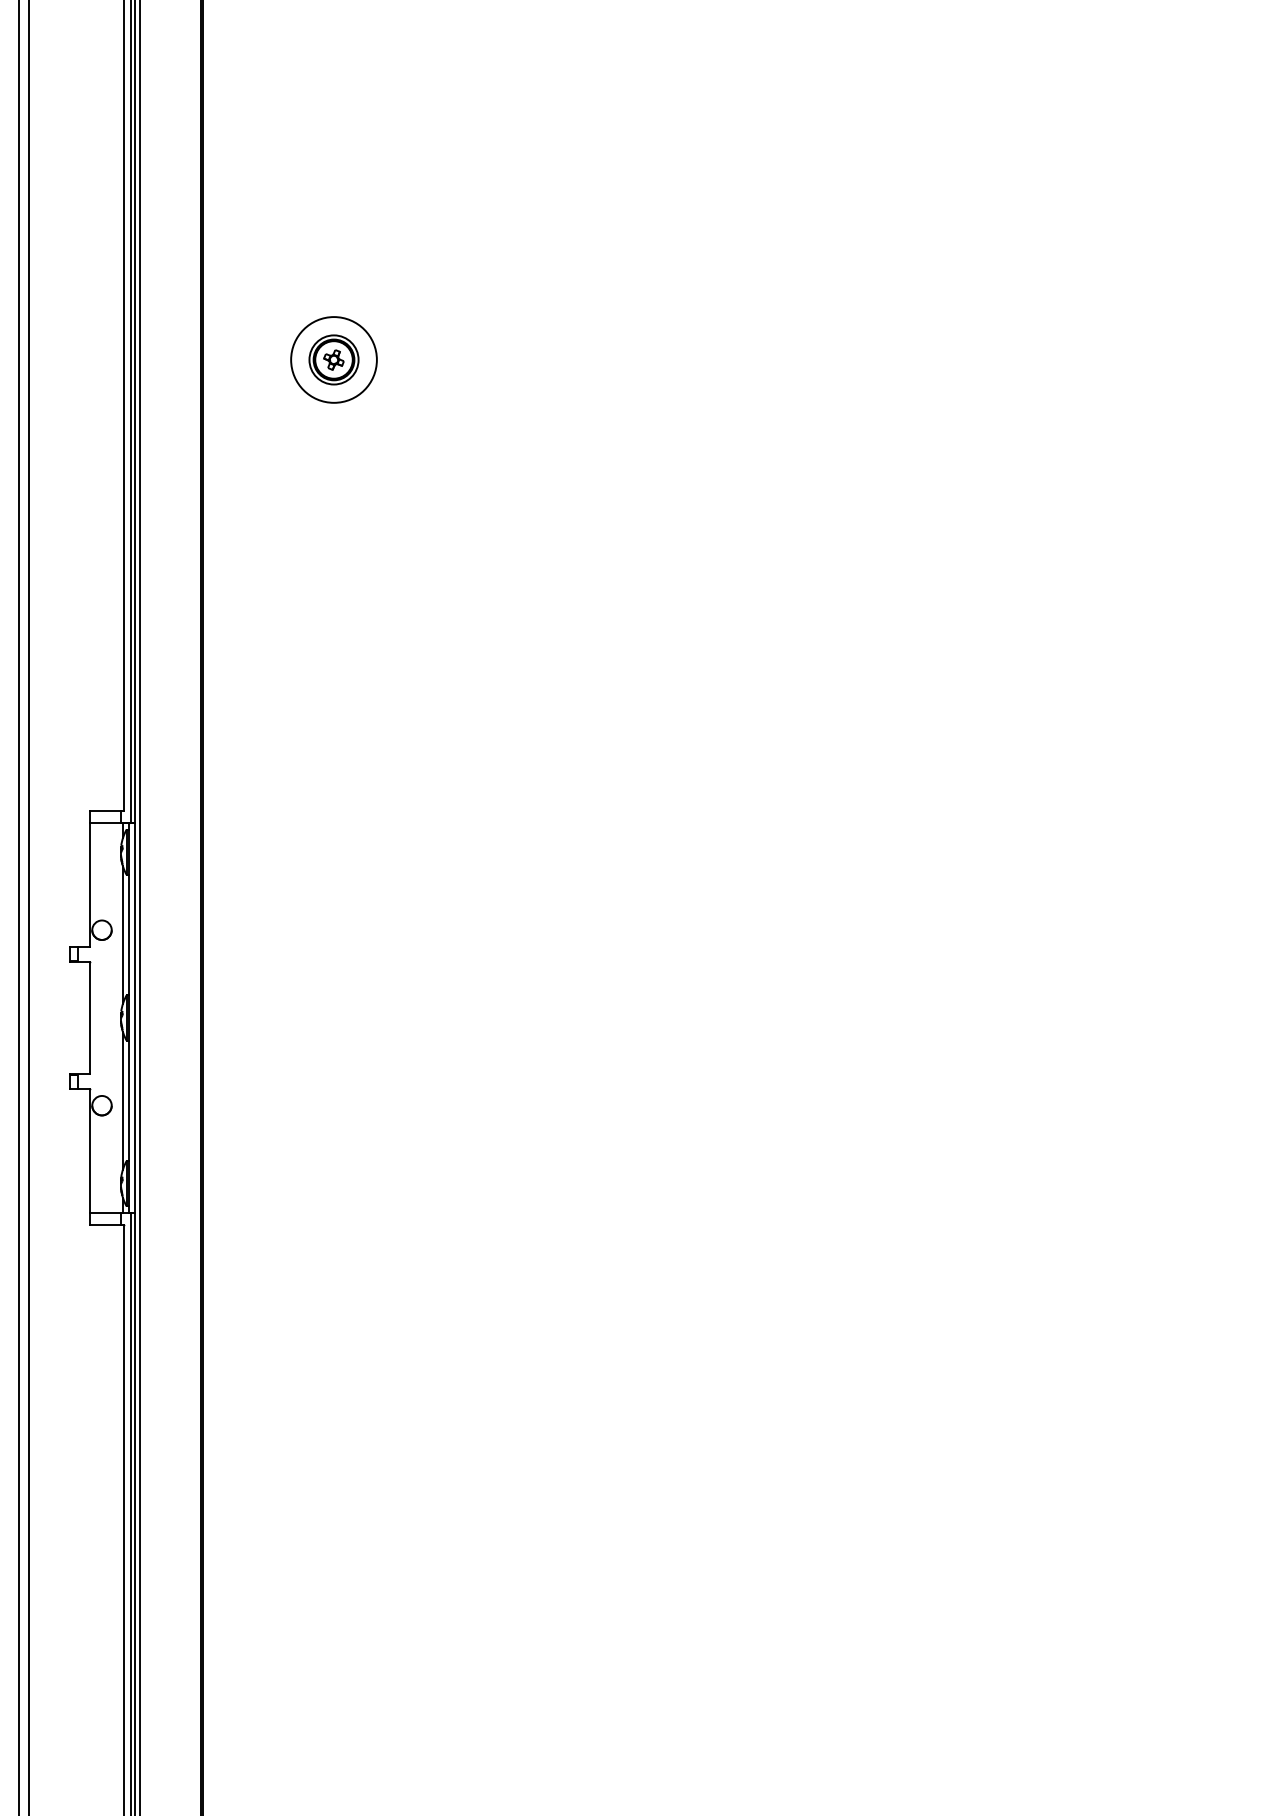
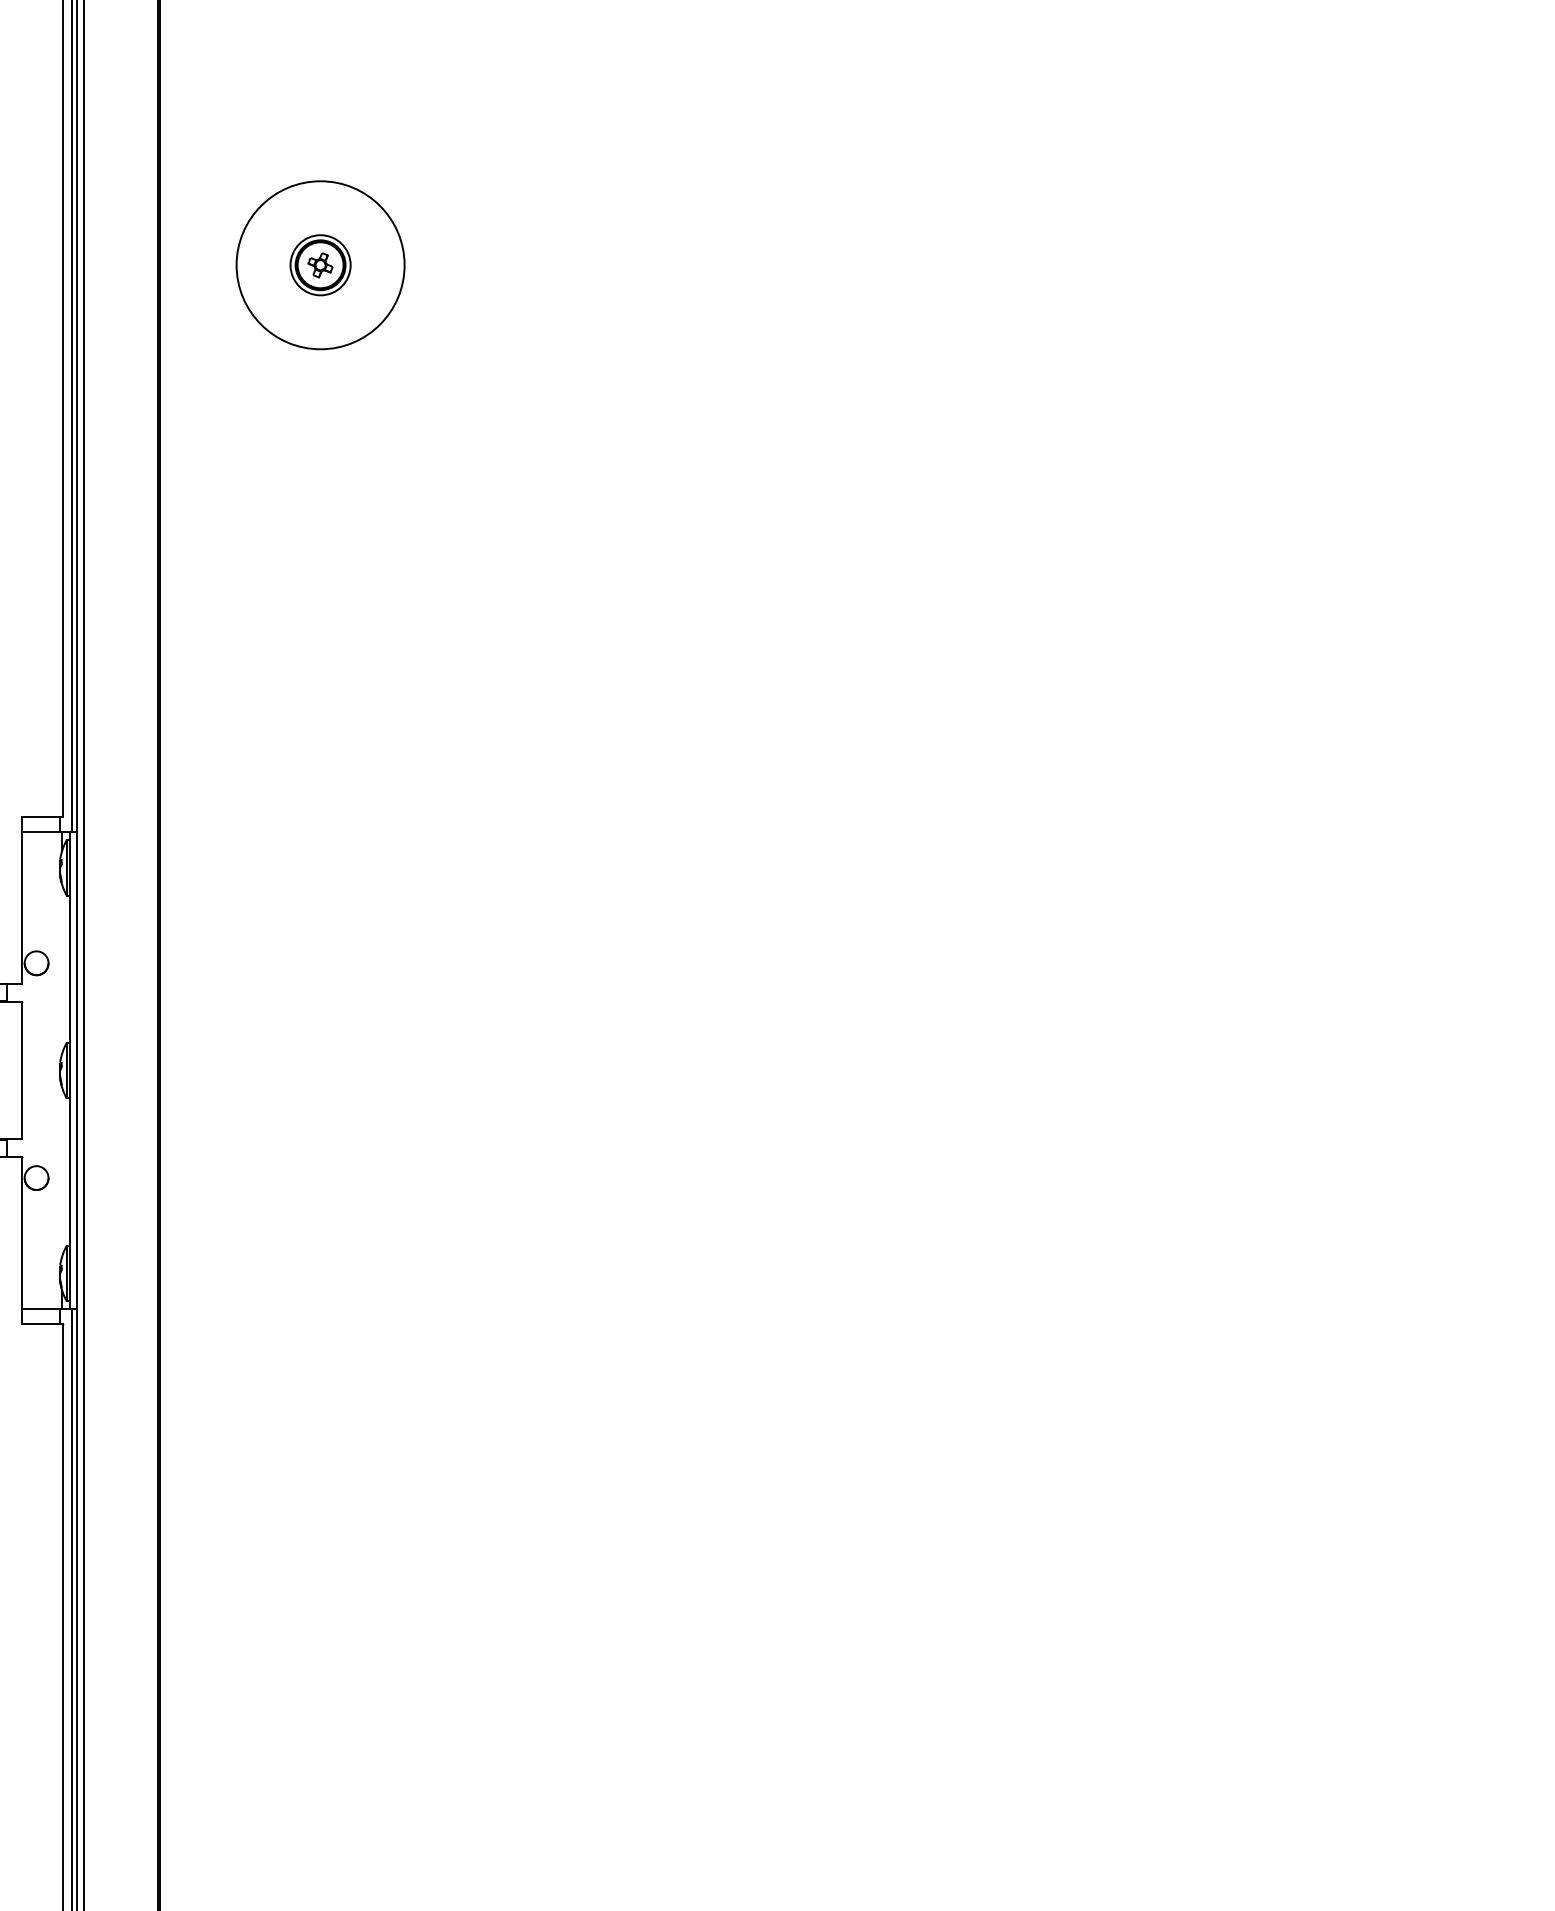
circle: (333, 359) -> (319, 264), size x1.6
line: (122, 934) -> (61, 968), removed
line: (122, 1100) -> (61, 1171), removed

